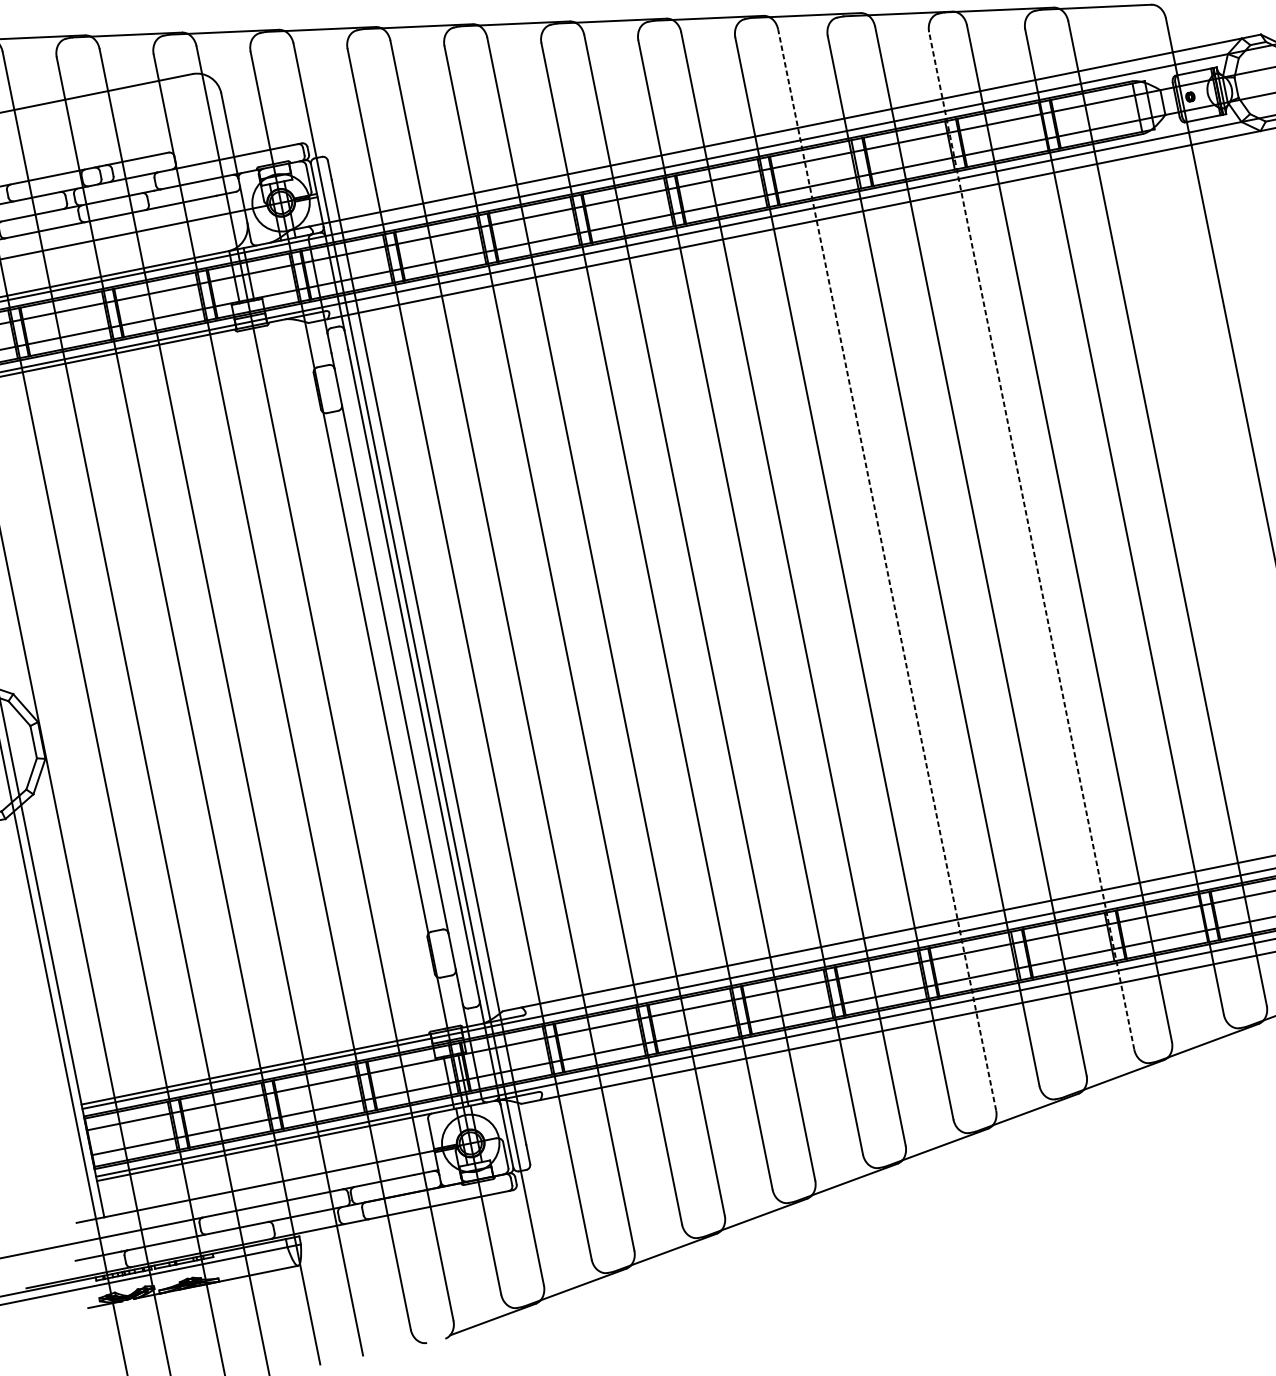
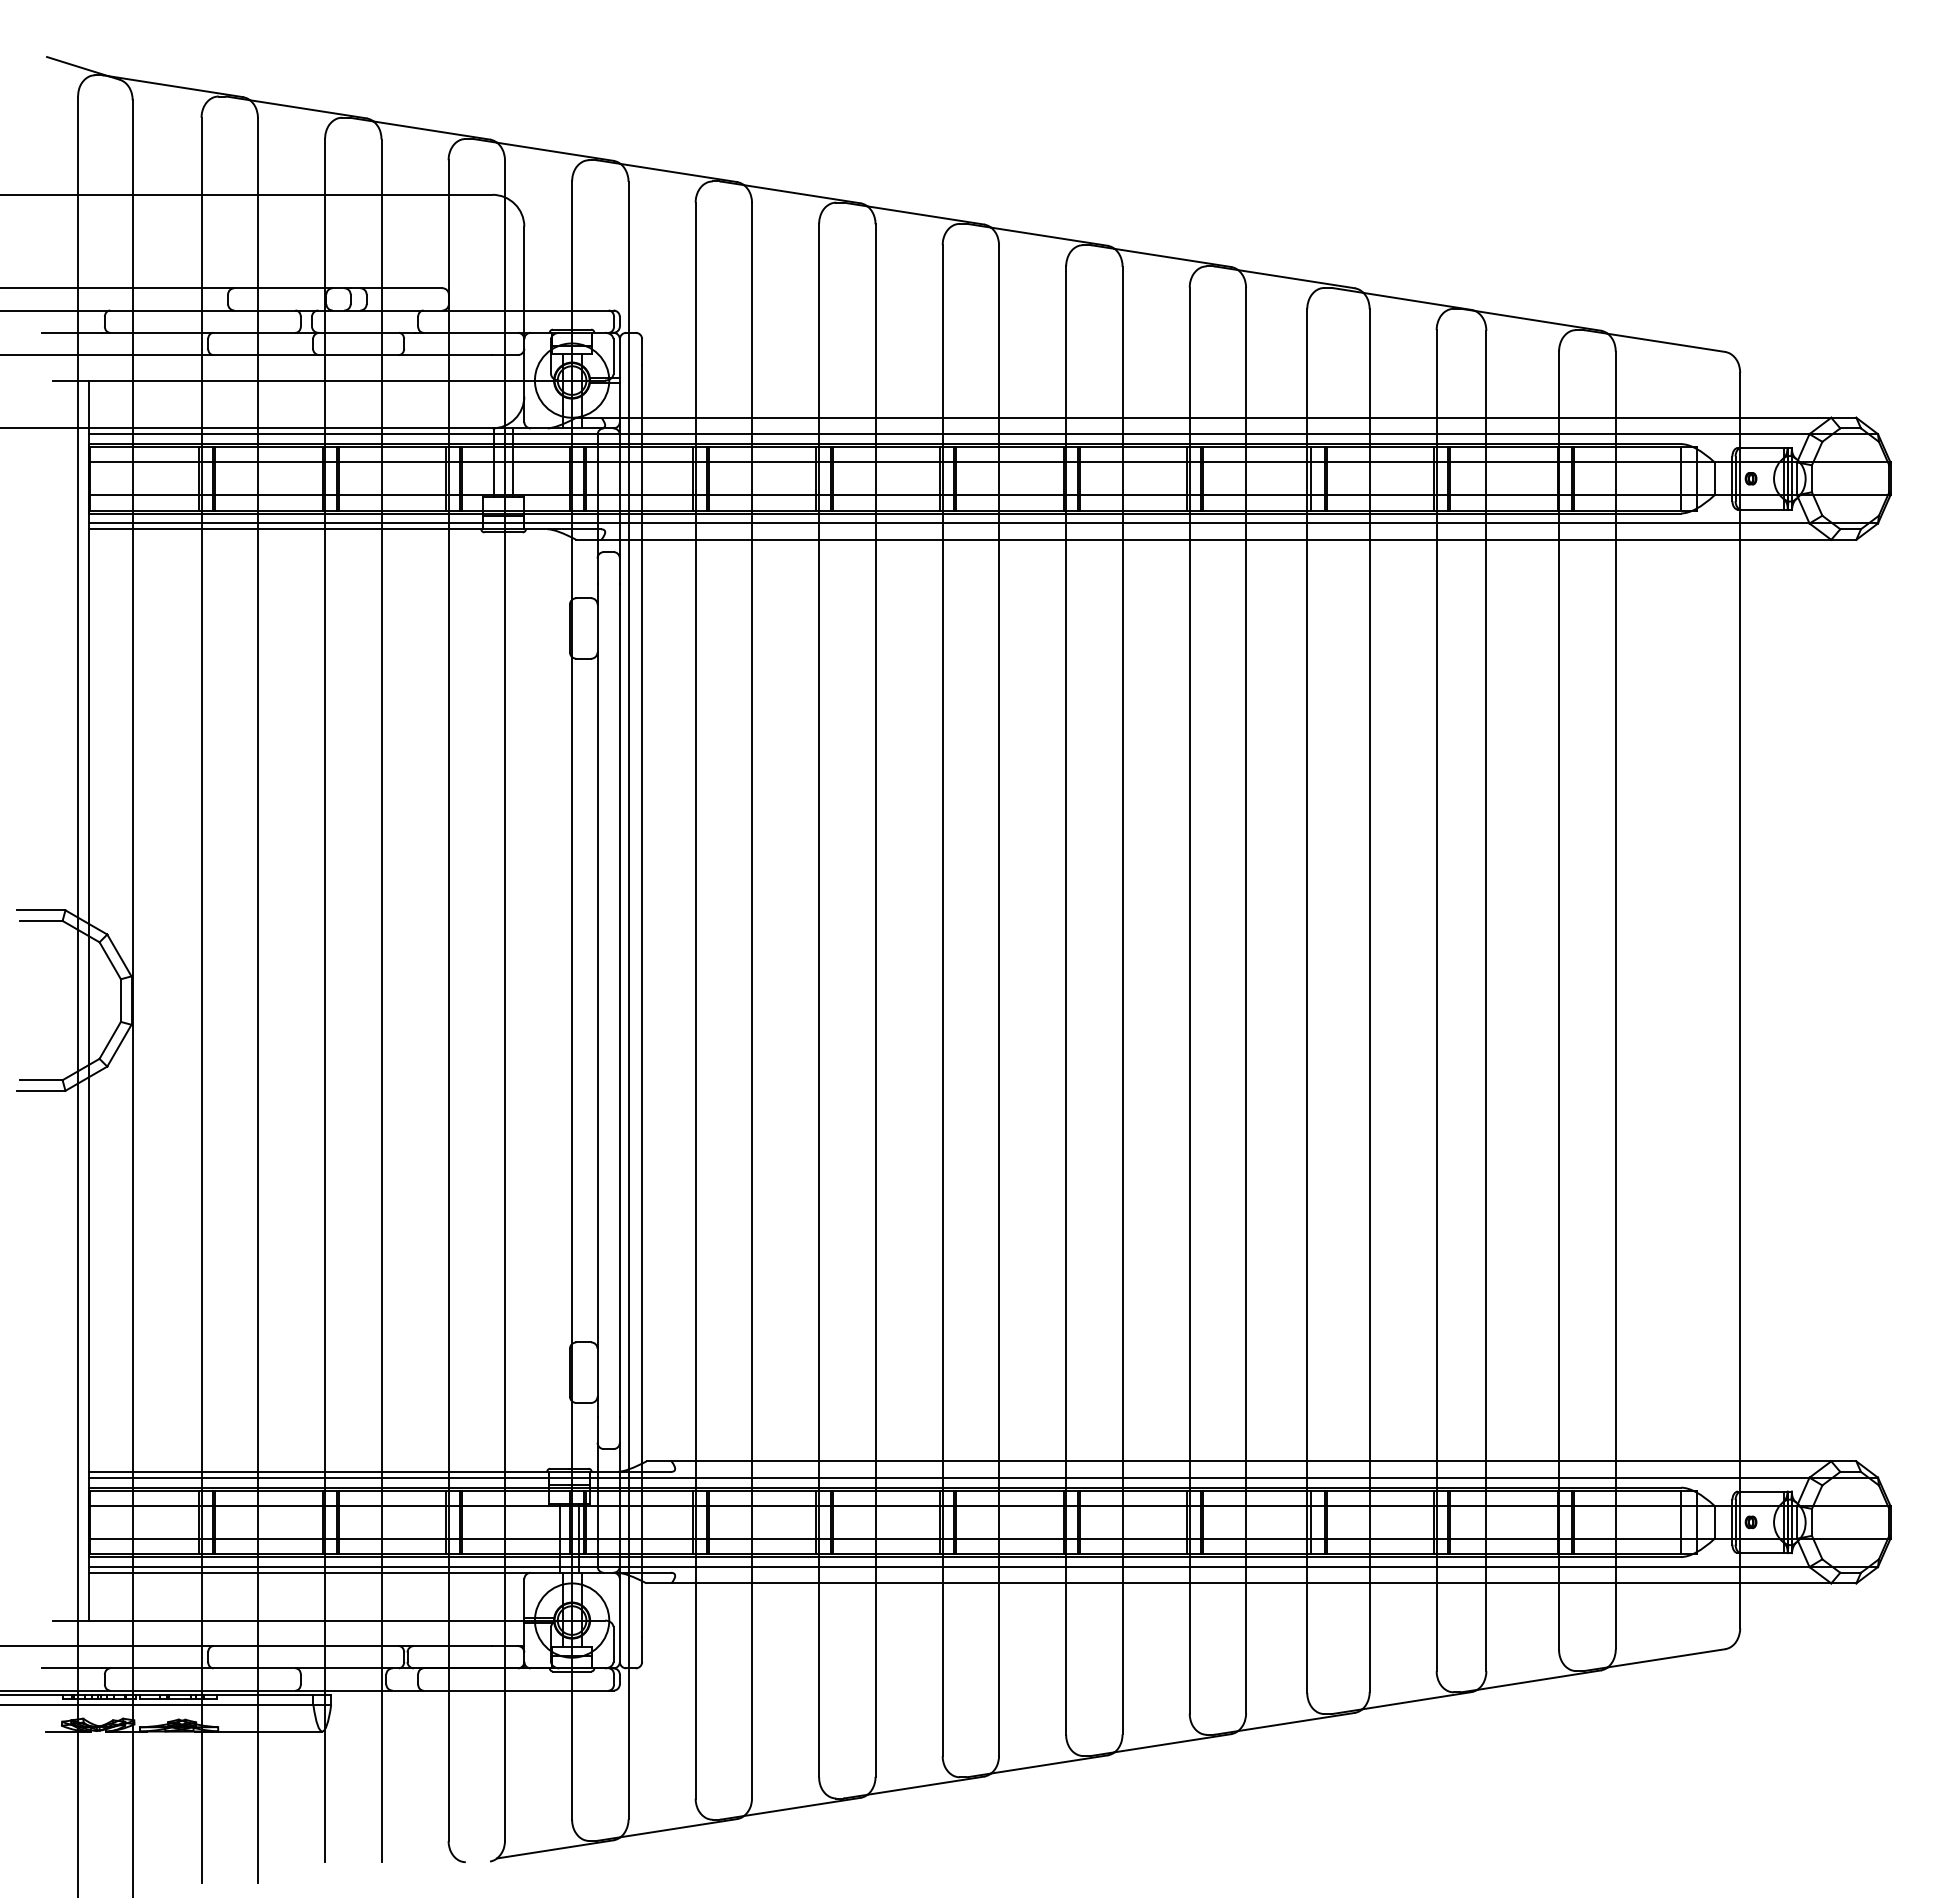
line: (1031, 540) -> (1436, 1000), dashed -> solid
line: (887, 569) -> (1246, 1000), dashed -> solid

